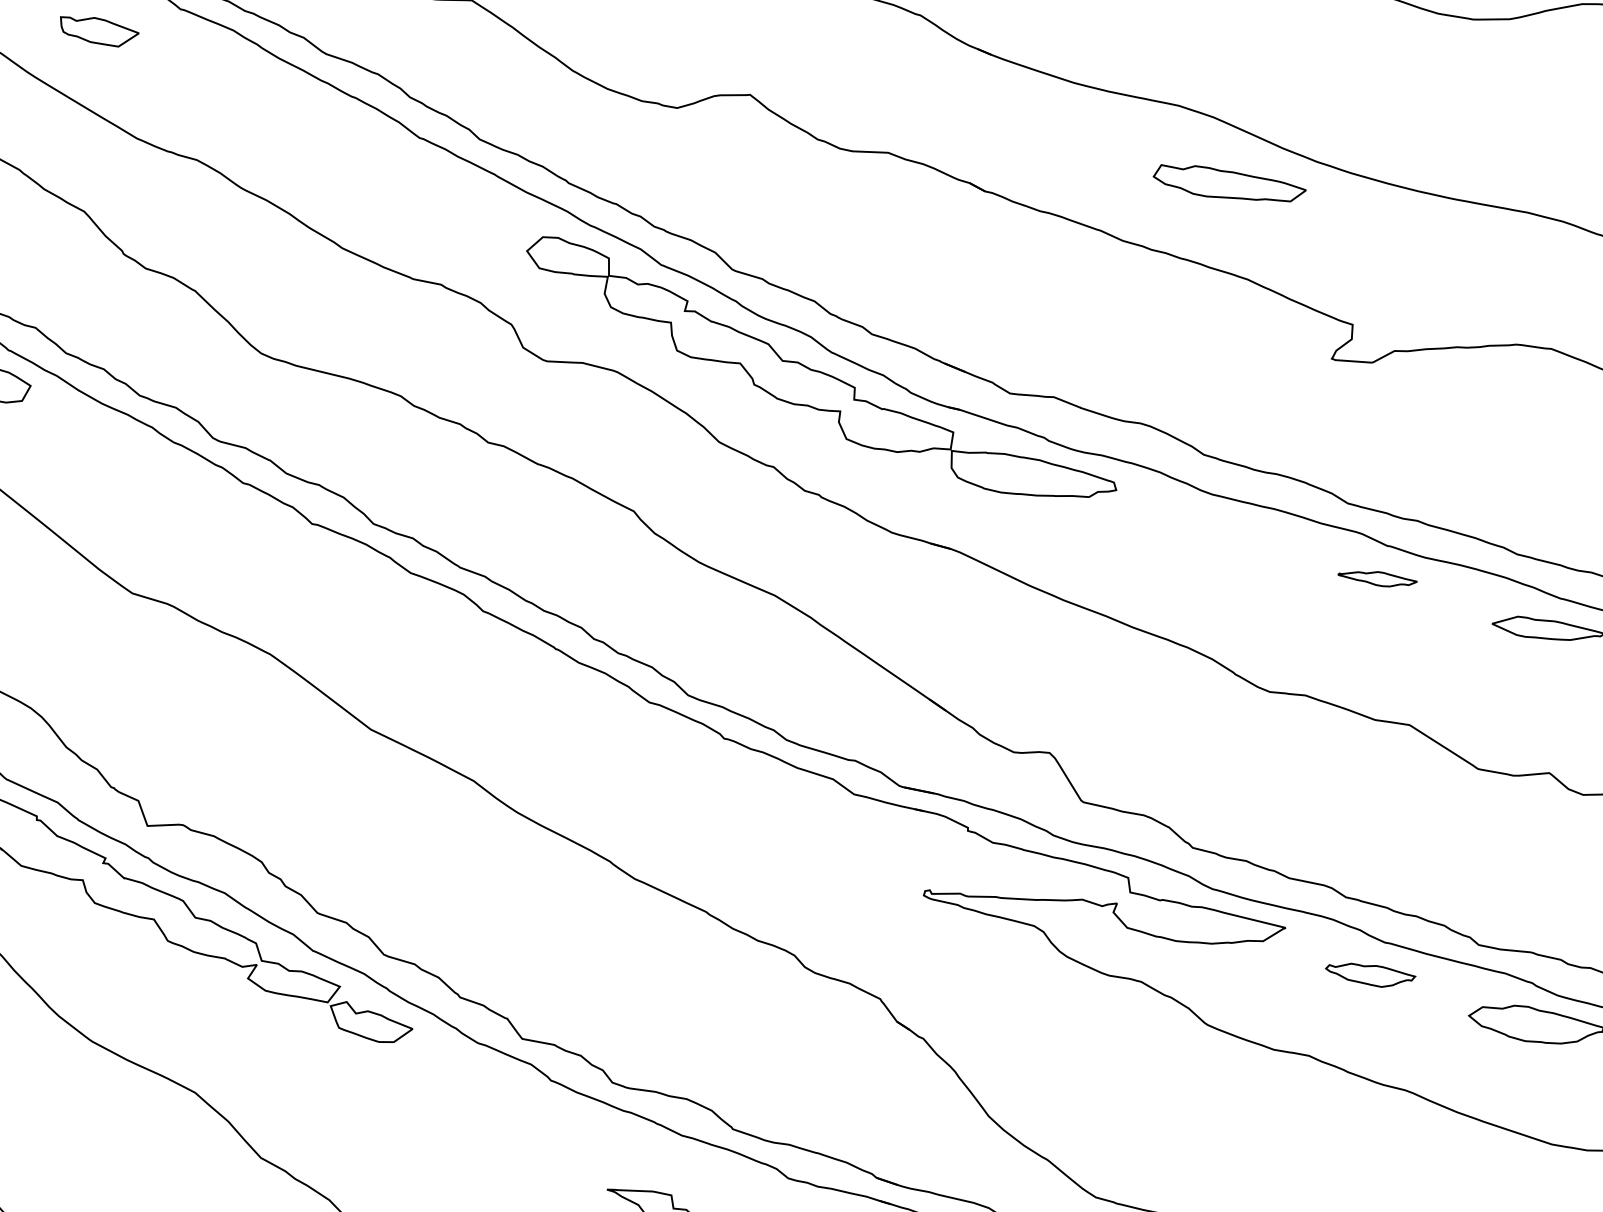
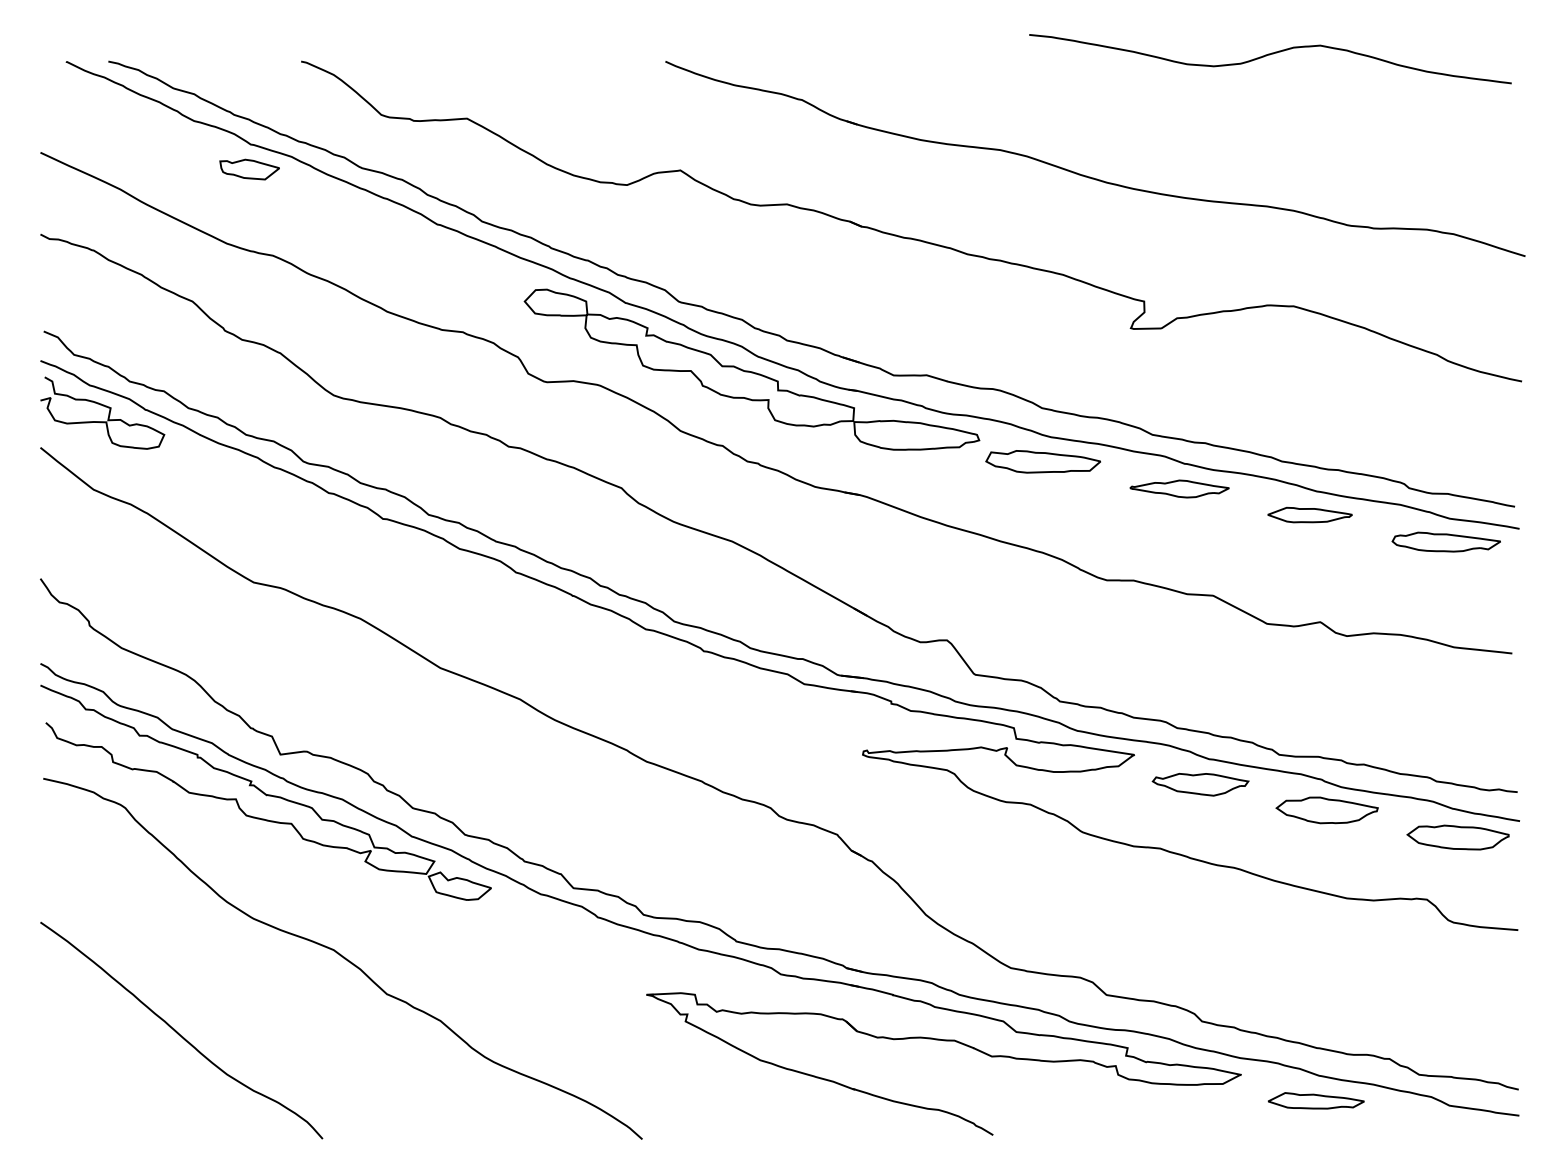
part: (98, 31) -> (249, 169), moved
part: (1228, 183) -> (1042, 461), moved
part: (1377, 578) -> (1179, 488), size x1.67
part: (1370, 975) -> (1200, 784), size x1.43

